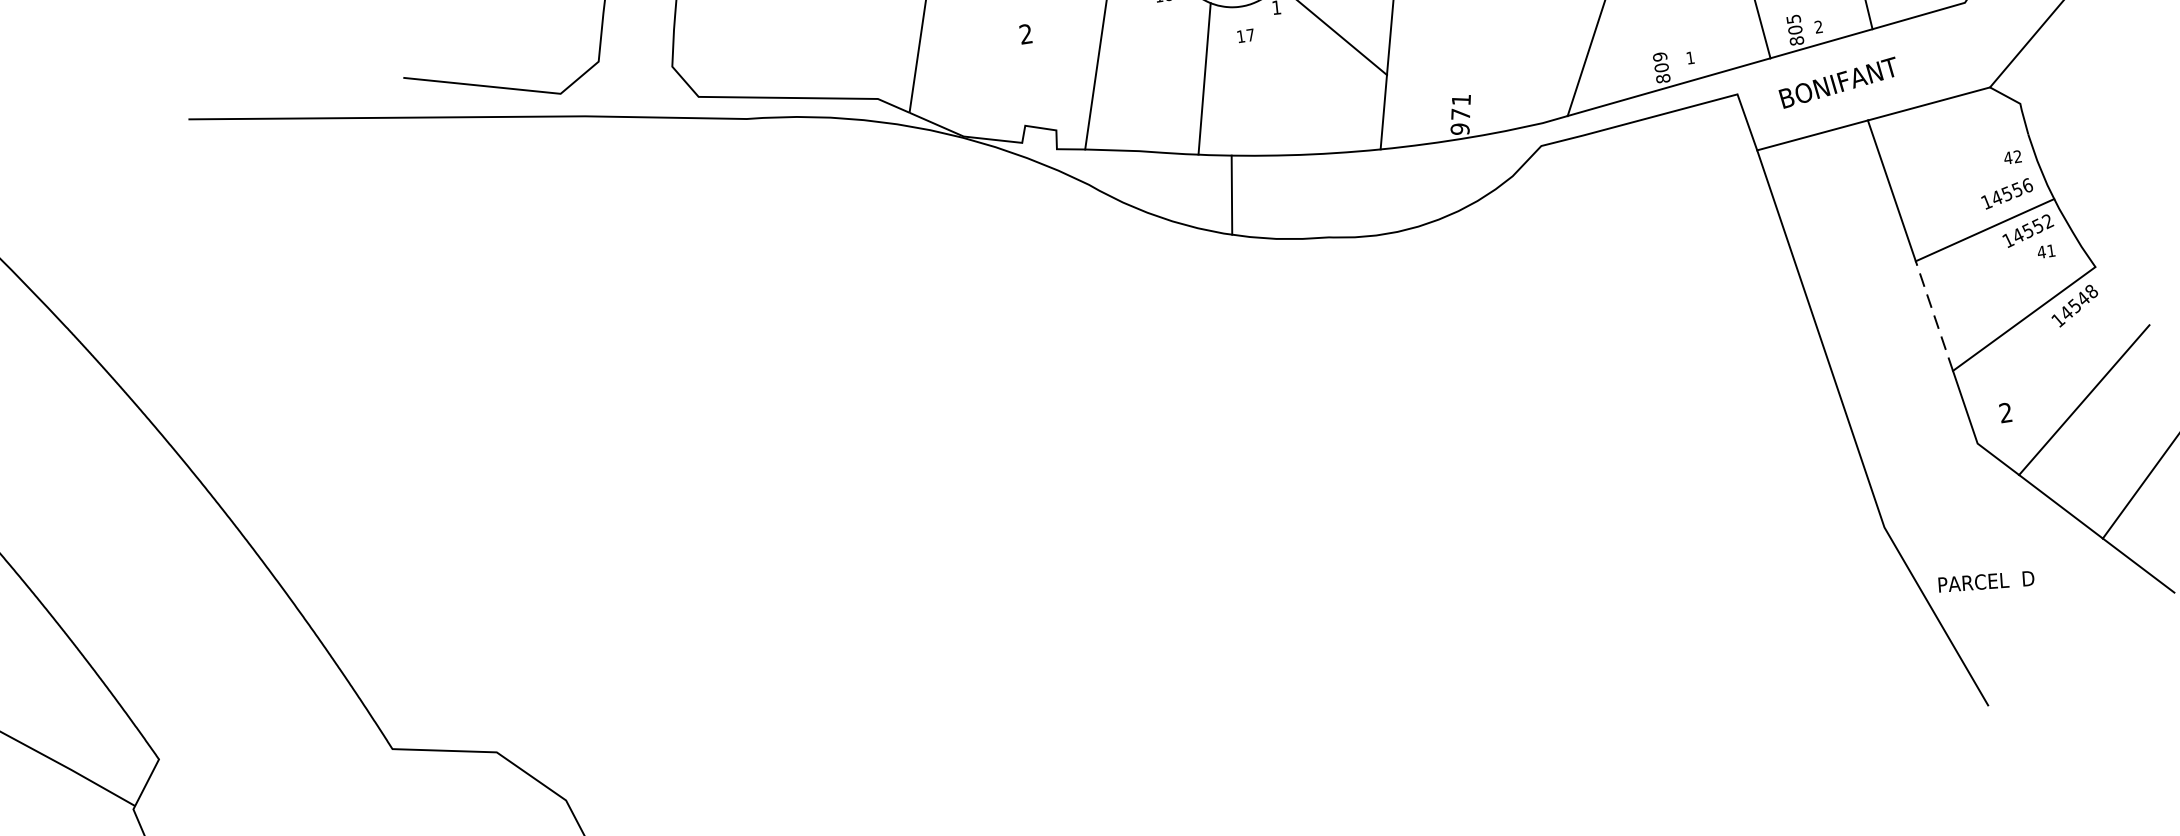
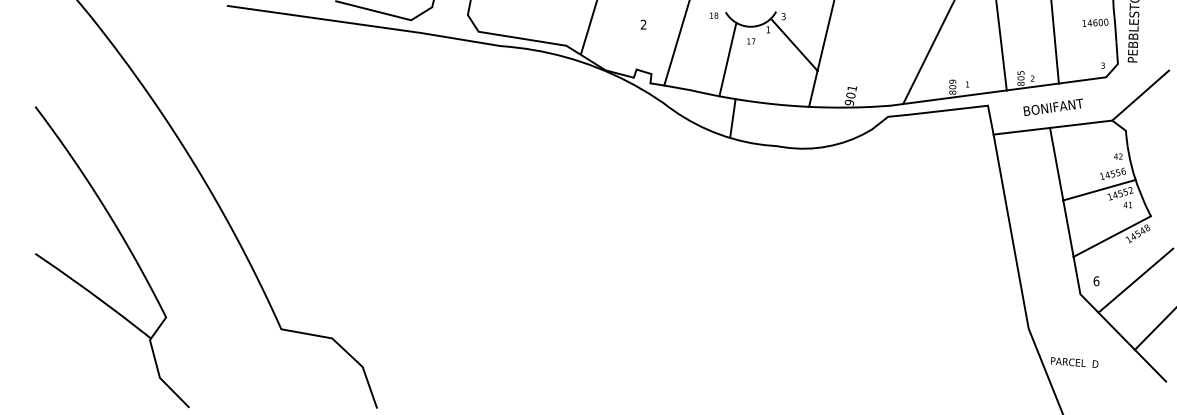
text: (1836, 83) -> (1052, 107), moved
text: (1459, 114) -> (850, 95), 971 -> 901
line: (1934, 315) -> (1068, 228), dashed -> solid
text: (2005, 413) -> (1096, 281), 2 -> 6

